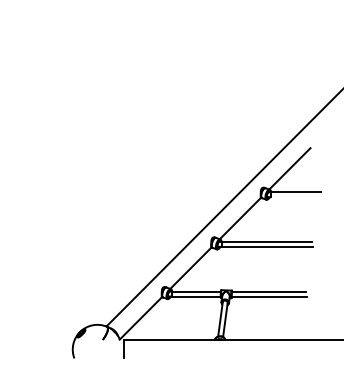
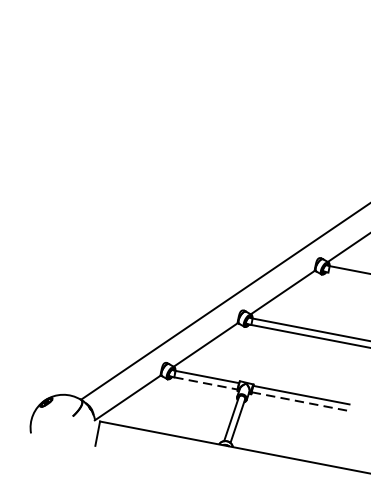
line: (196, 296) -> (205, 383), solid -> dashed
line: (269, 296) -> (301, 401), solid -> dashed

